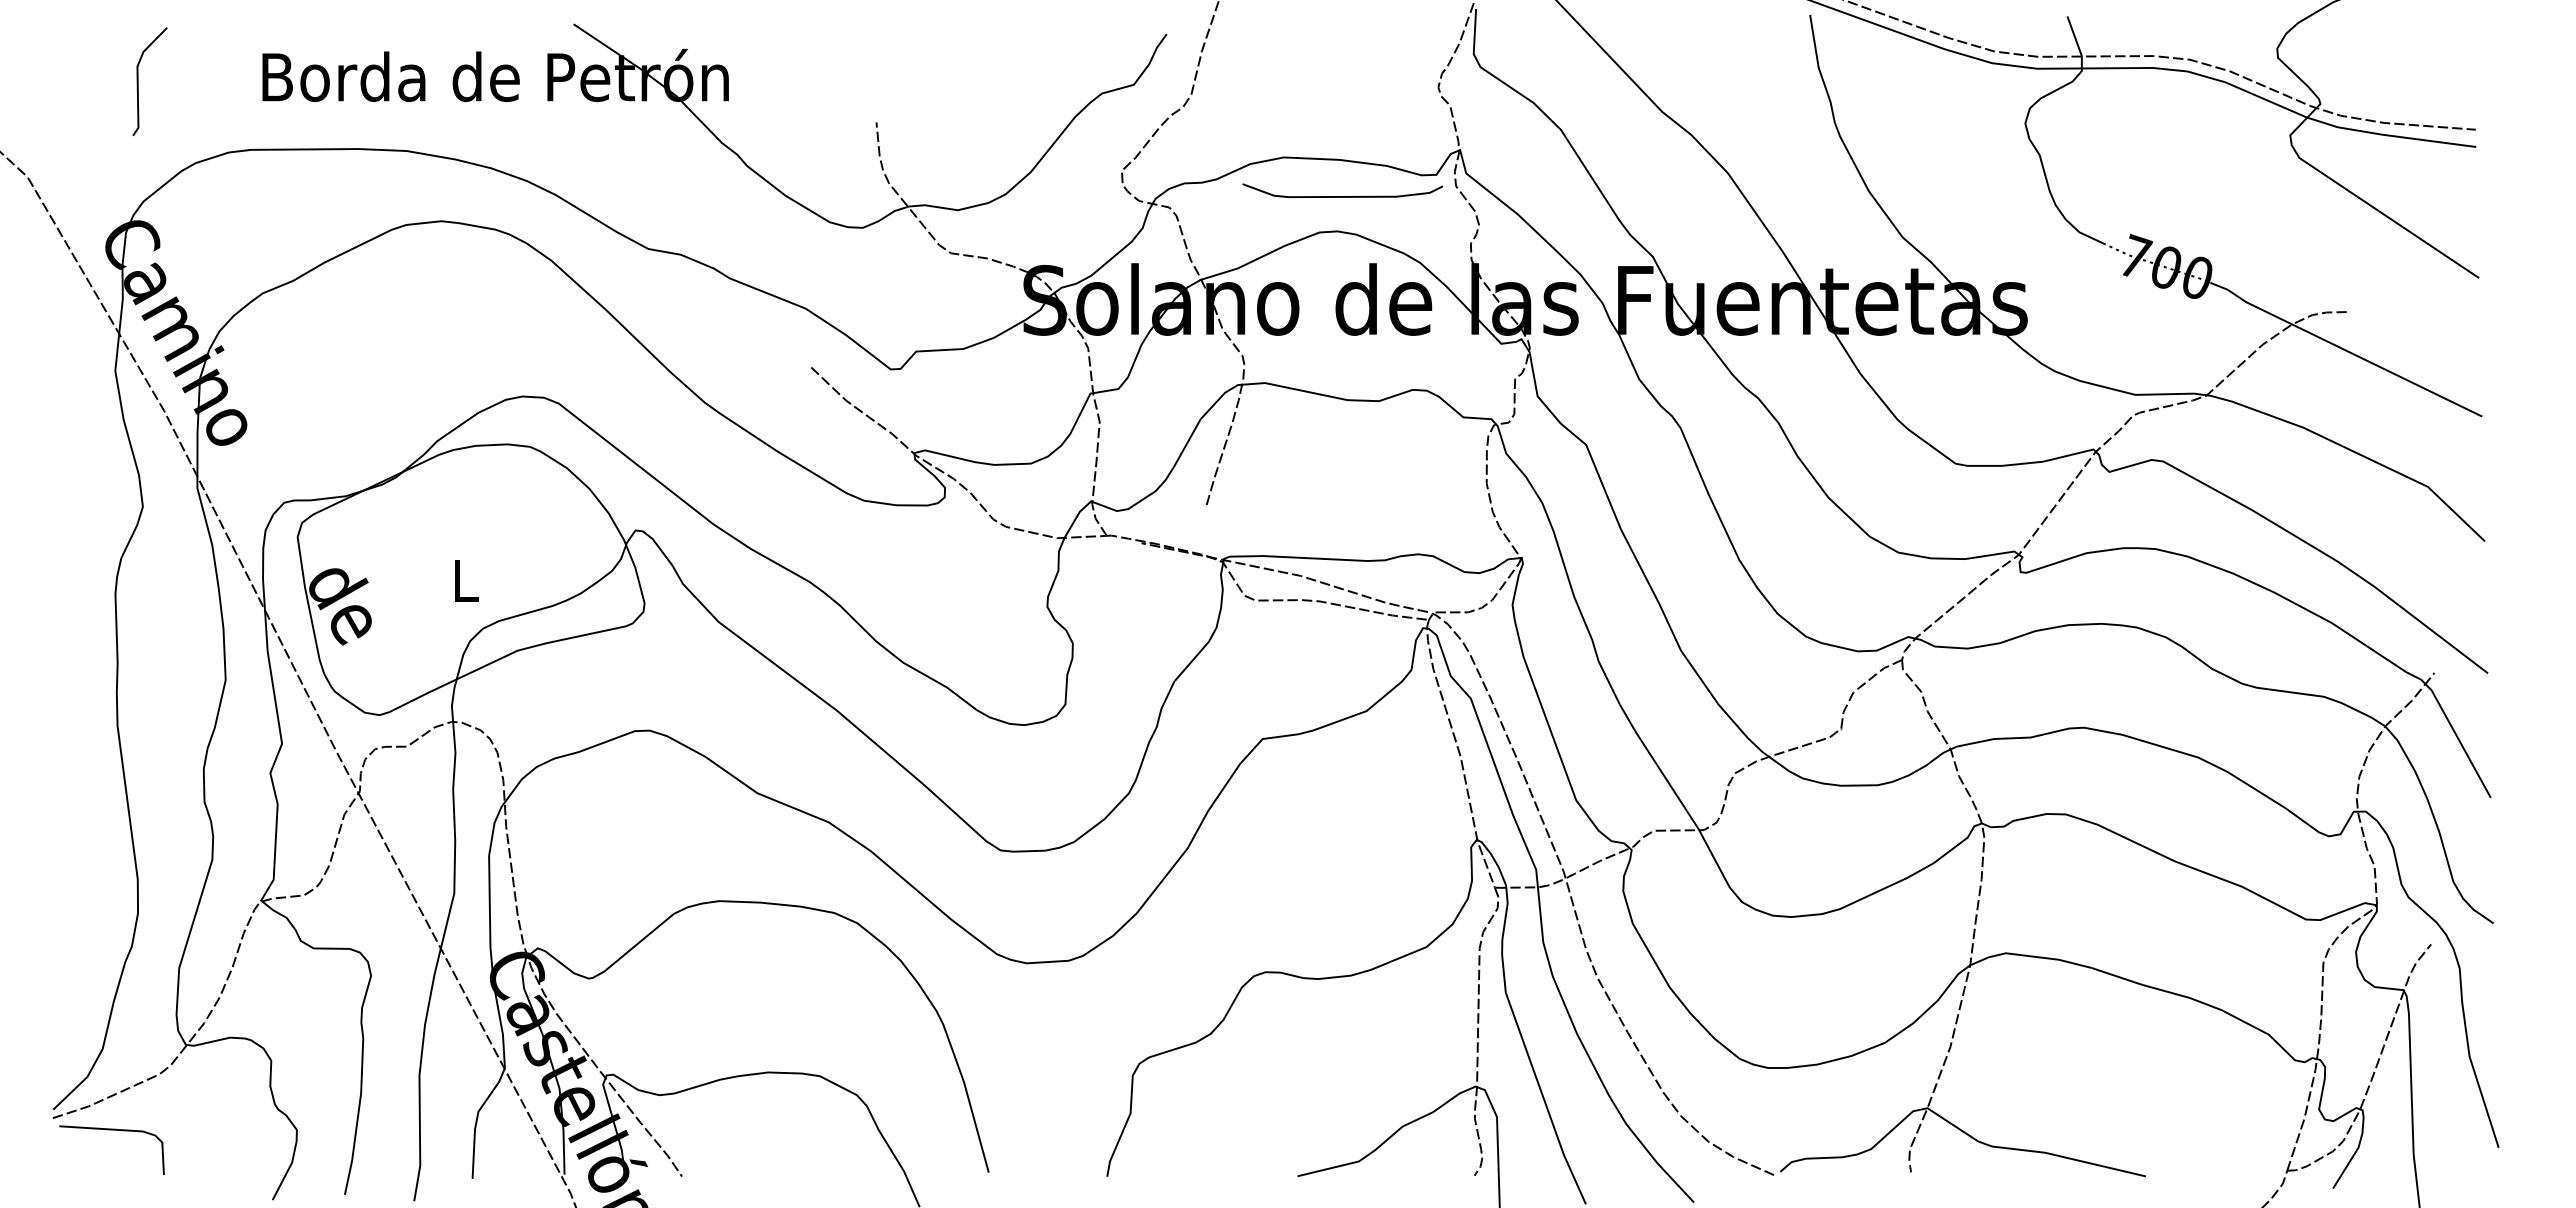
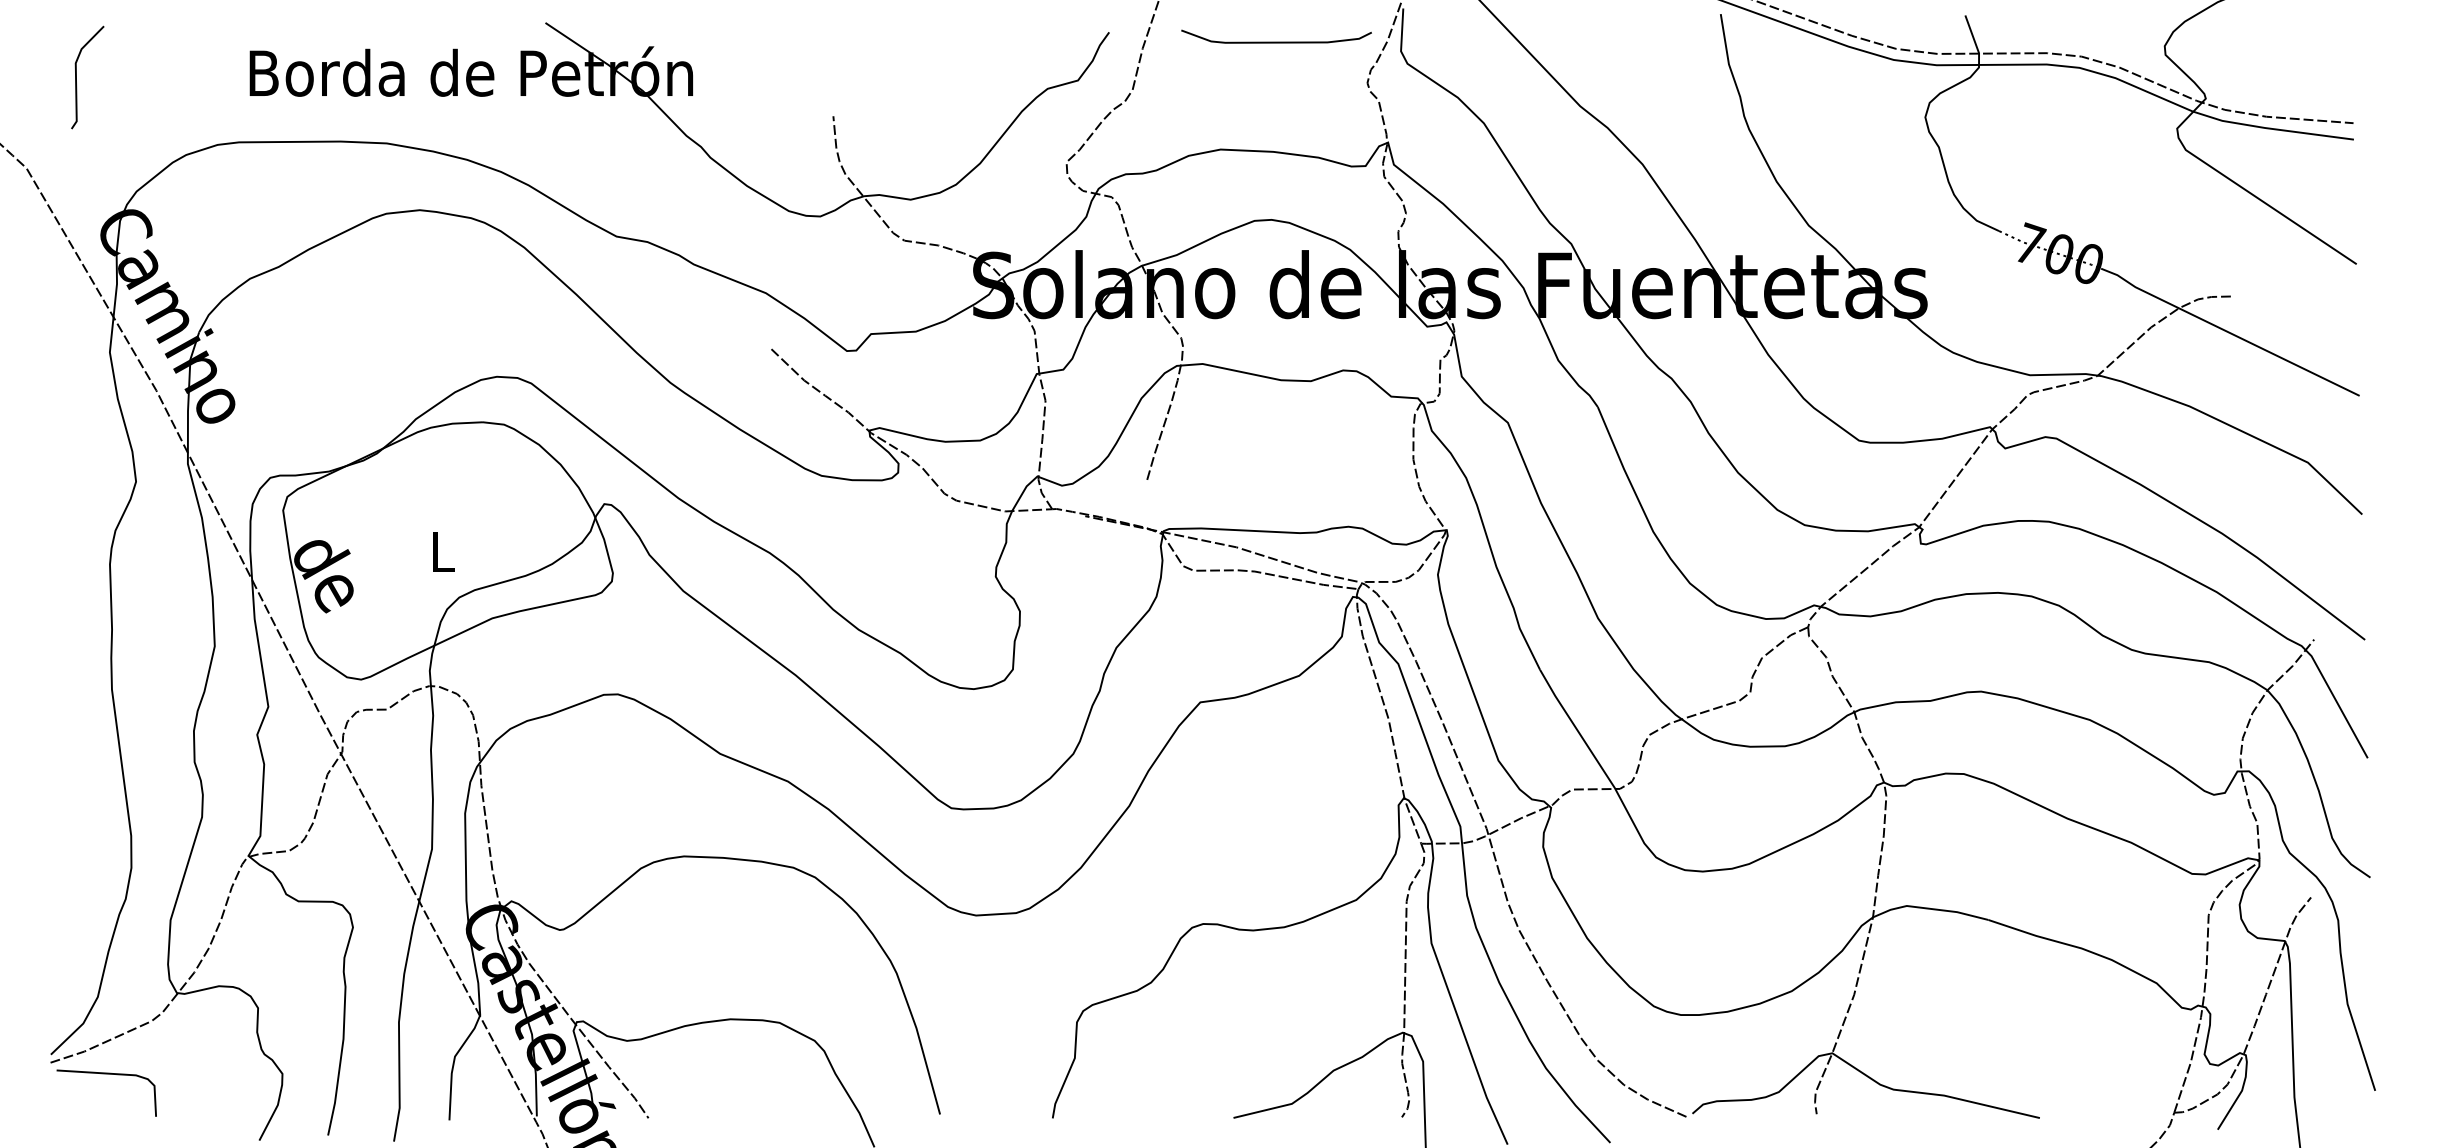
line: (138, 81) -> (76, 77), moved
curve: (1342, 196) -> (1276, 42), moved

